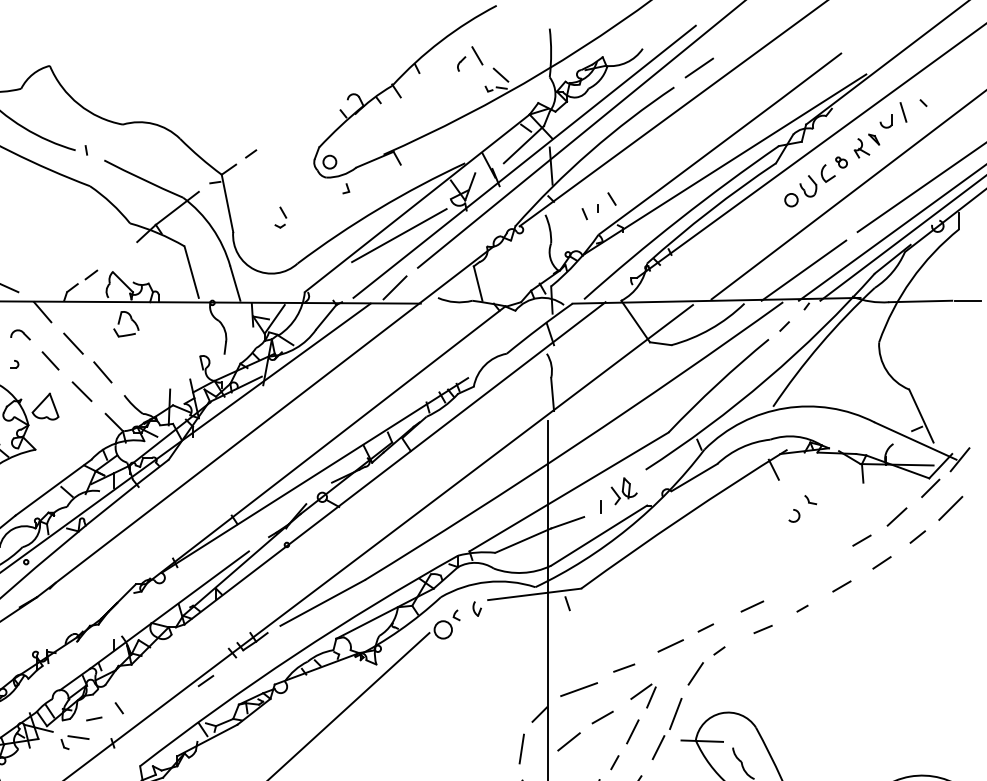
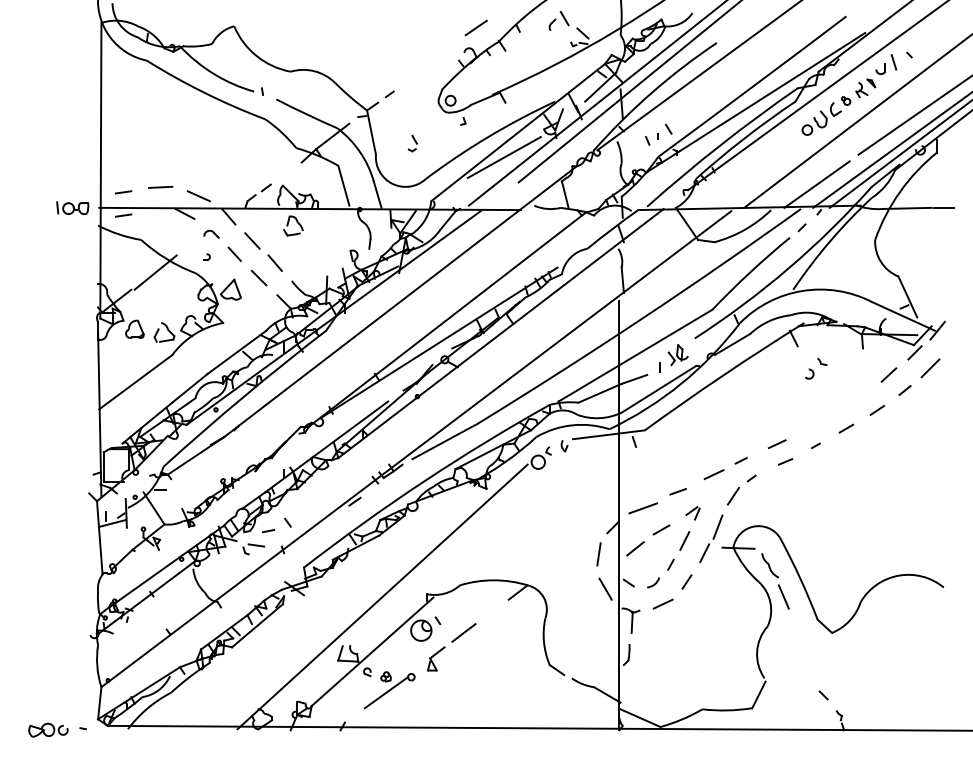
line: (698, 67) -> (475, 27), moved
line: (394, 287) -> (500, 197), removed
line: (861, 540) -> (861, 393), removed
part: (642, 696) -> (692, 513), size x0.7

